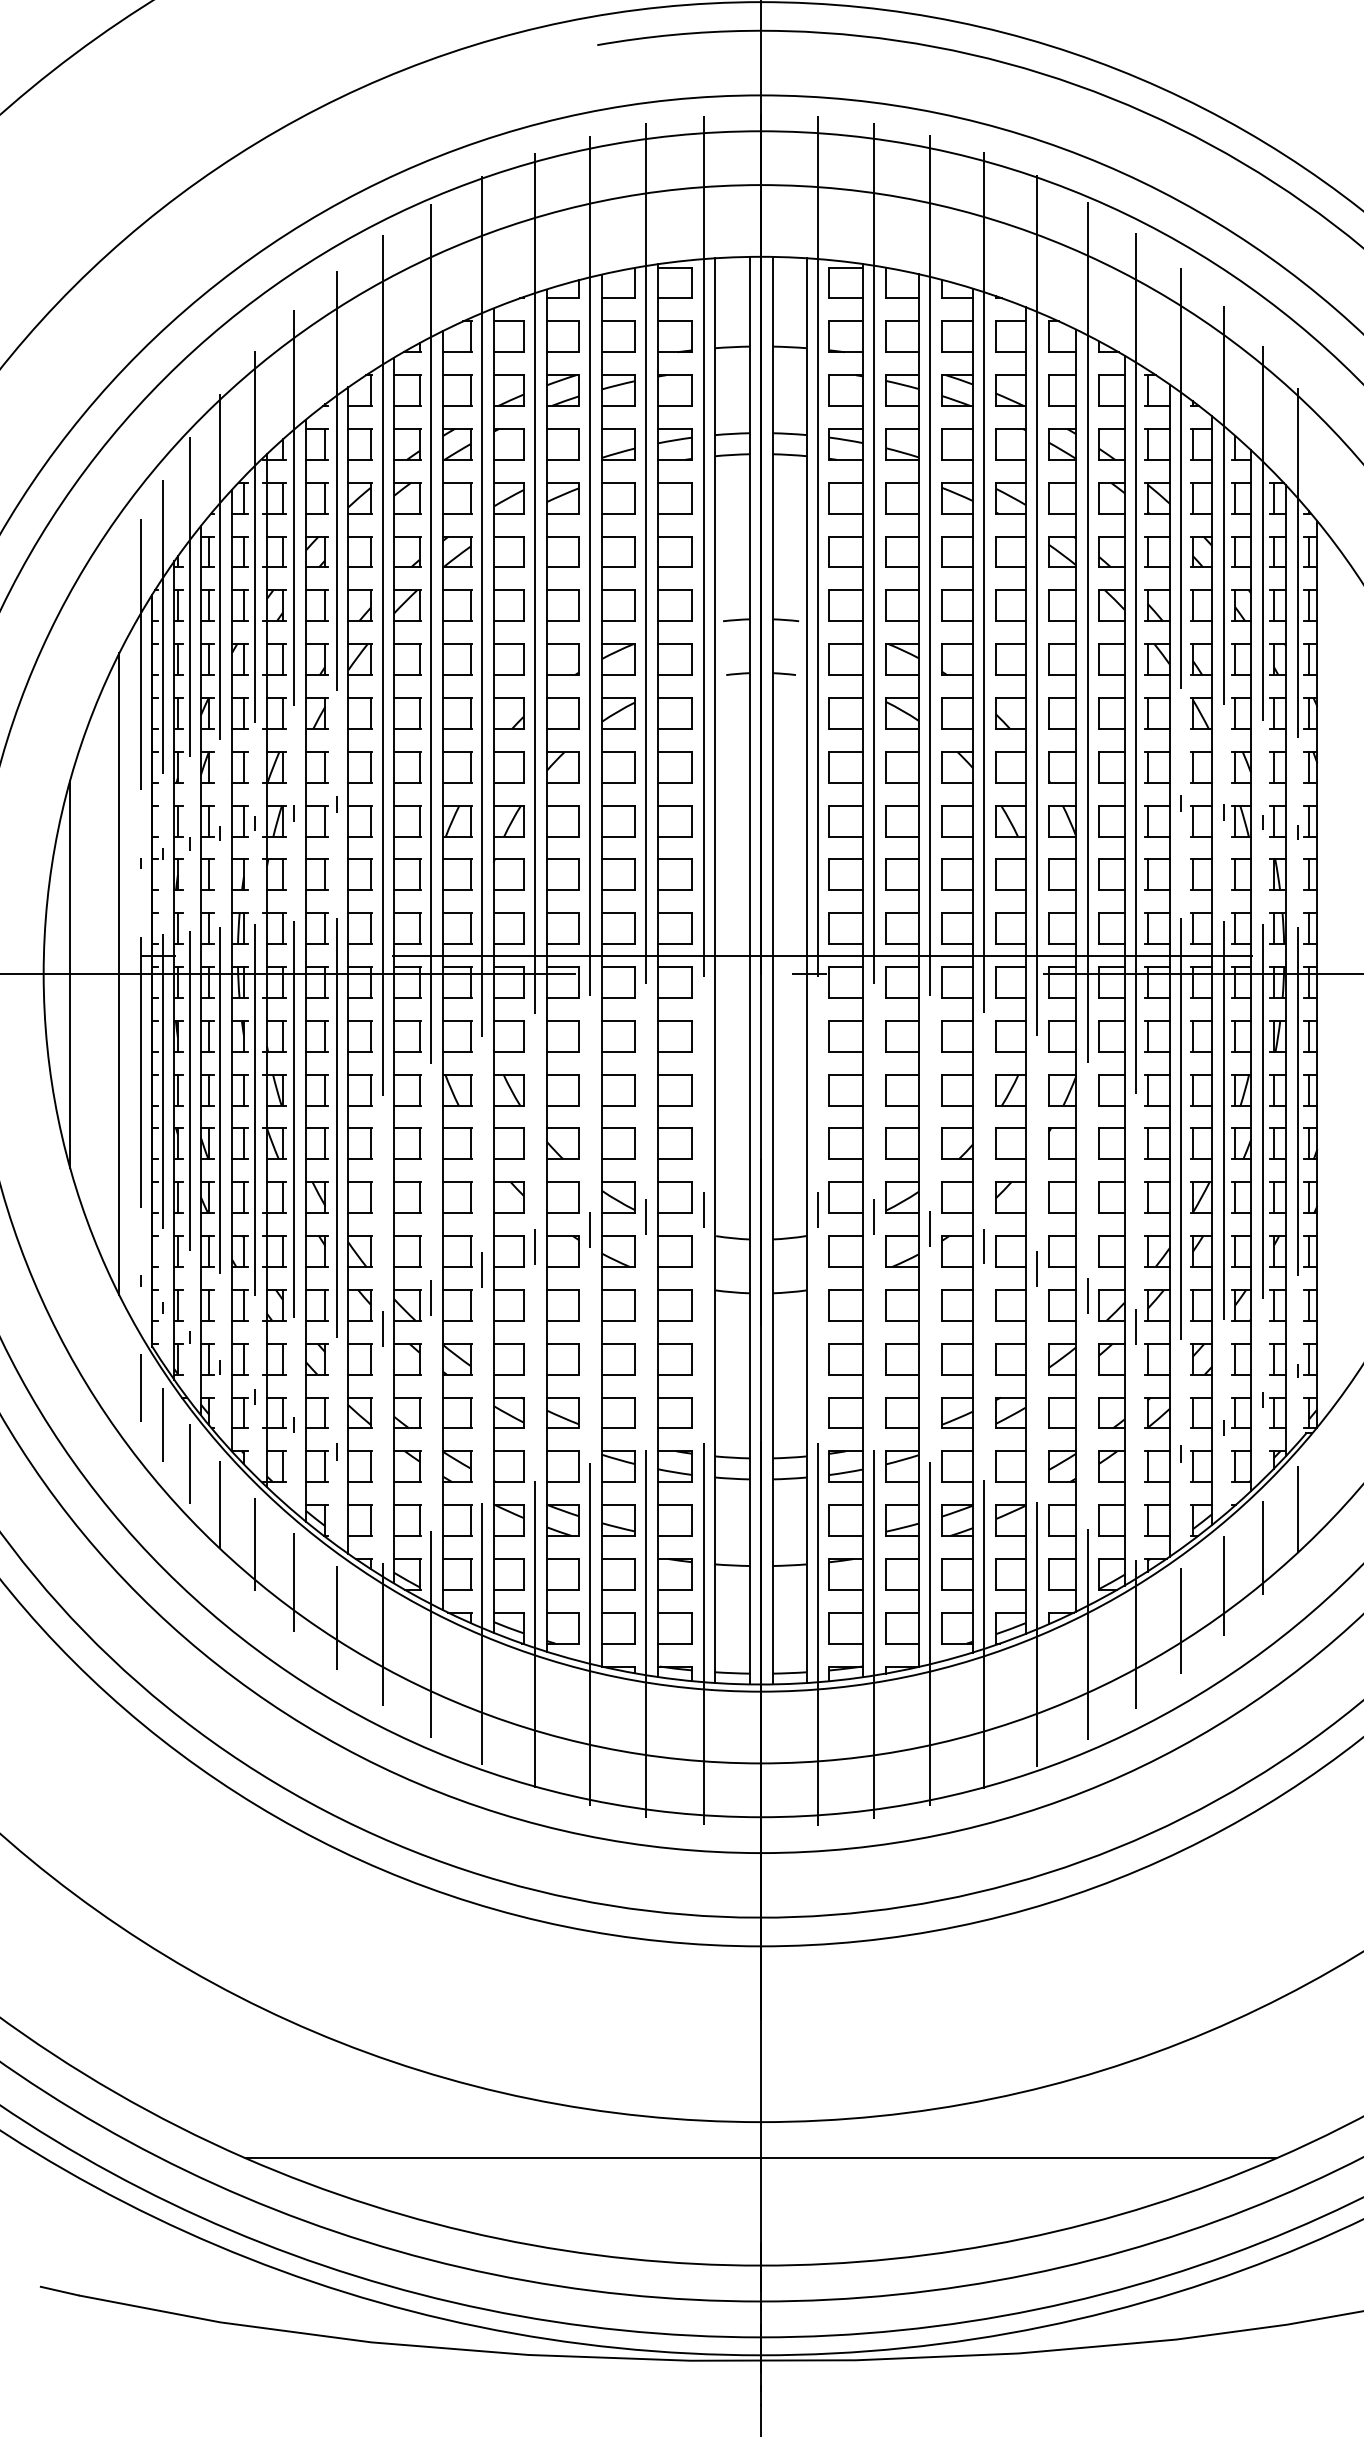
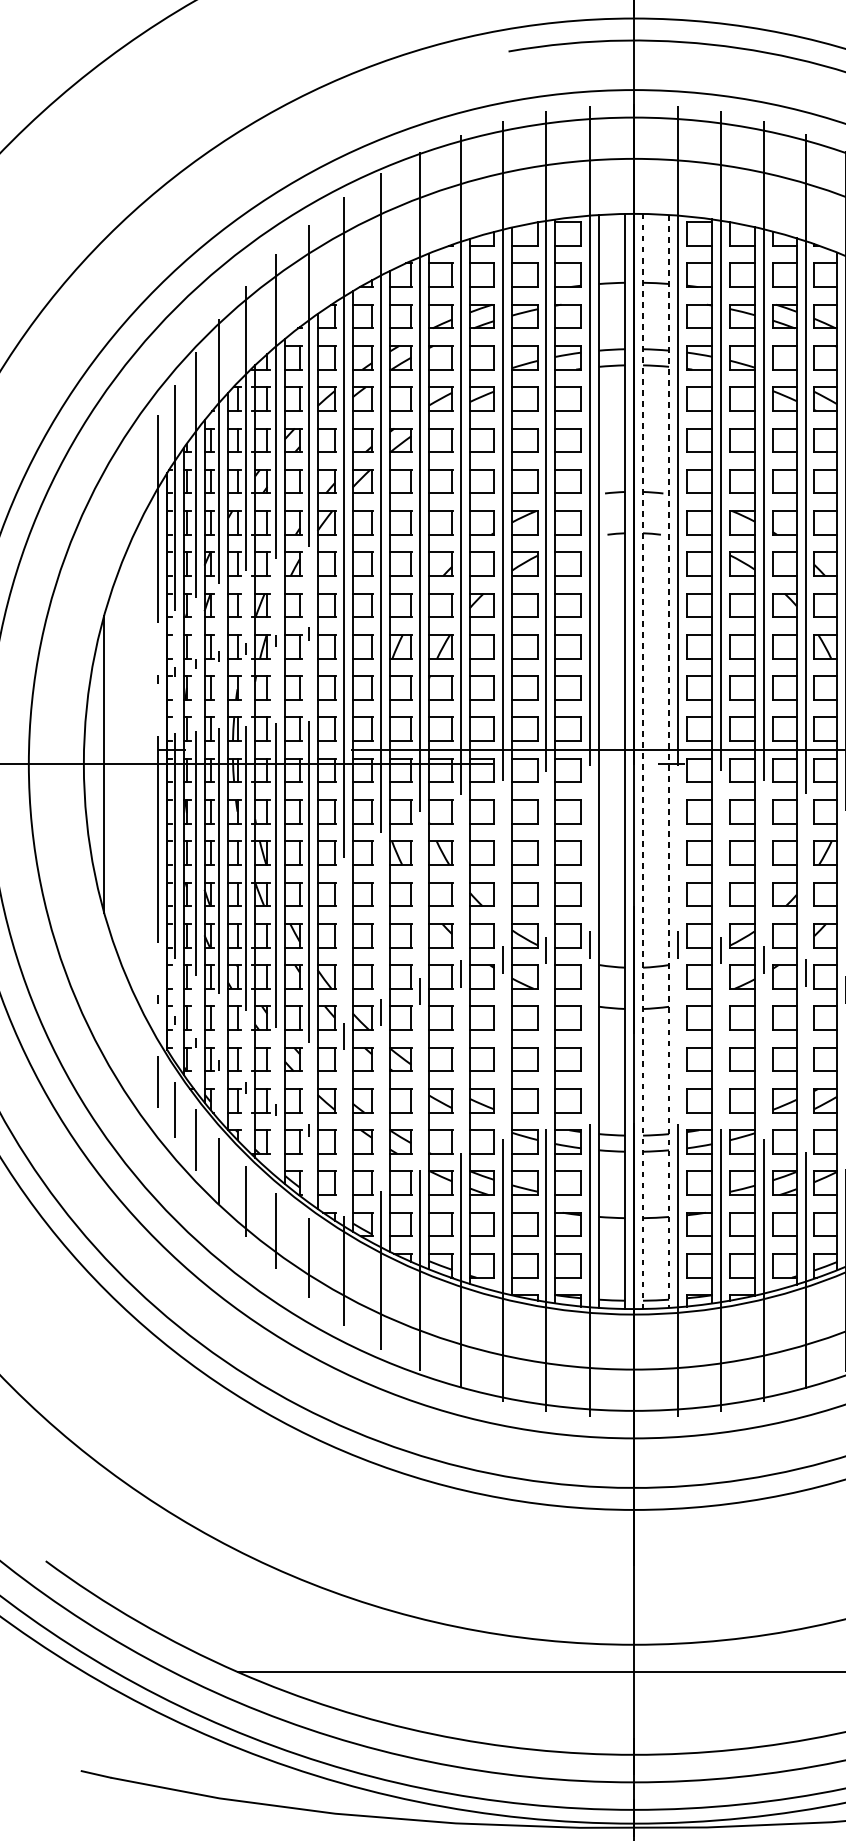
line: (772, 970) -> (642, 761), solid -> dashed
line: (806, 971) -> (669, 762), solid -> dashed
line: (119, 974) -> (142, 764), removed

